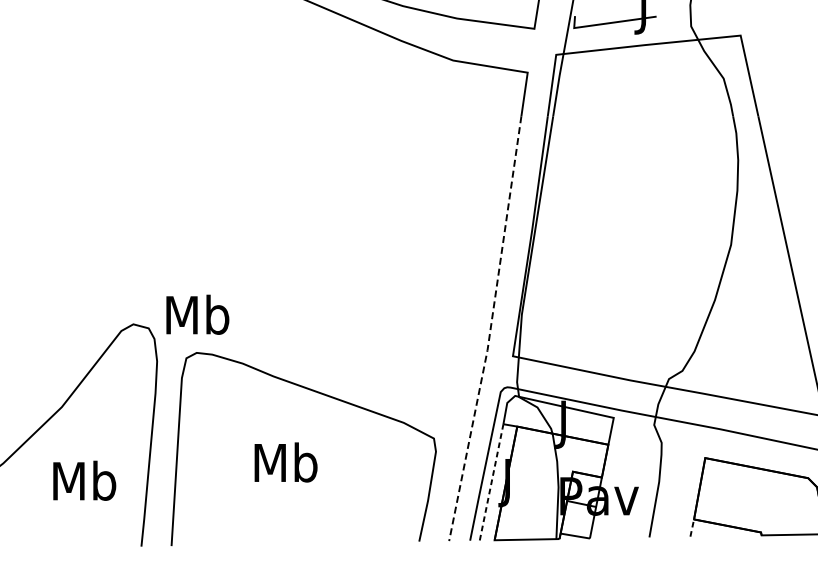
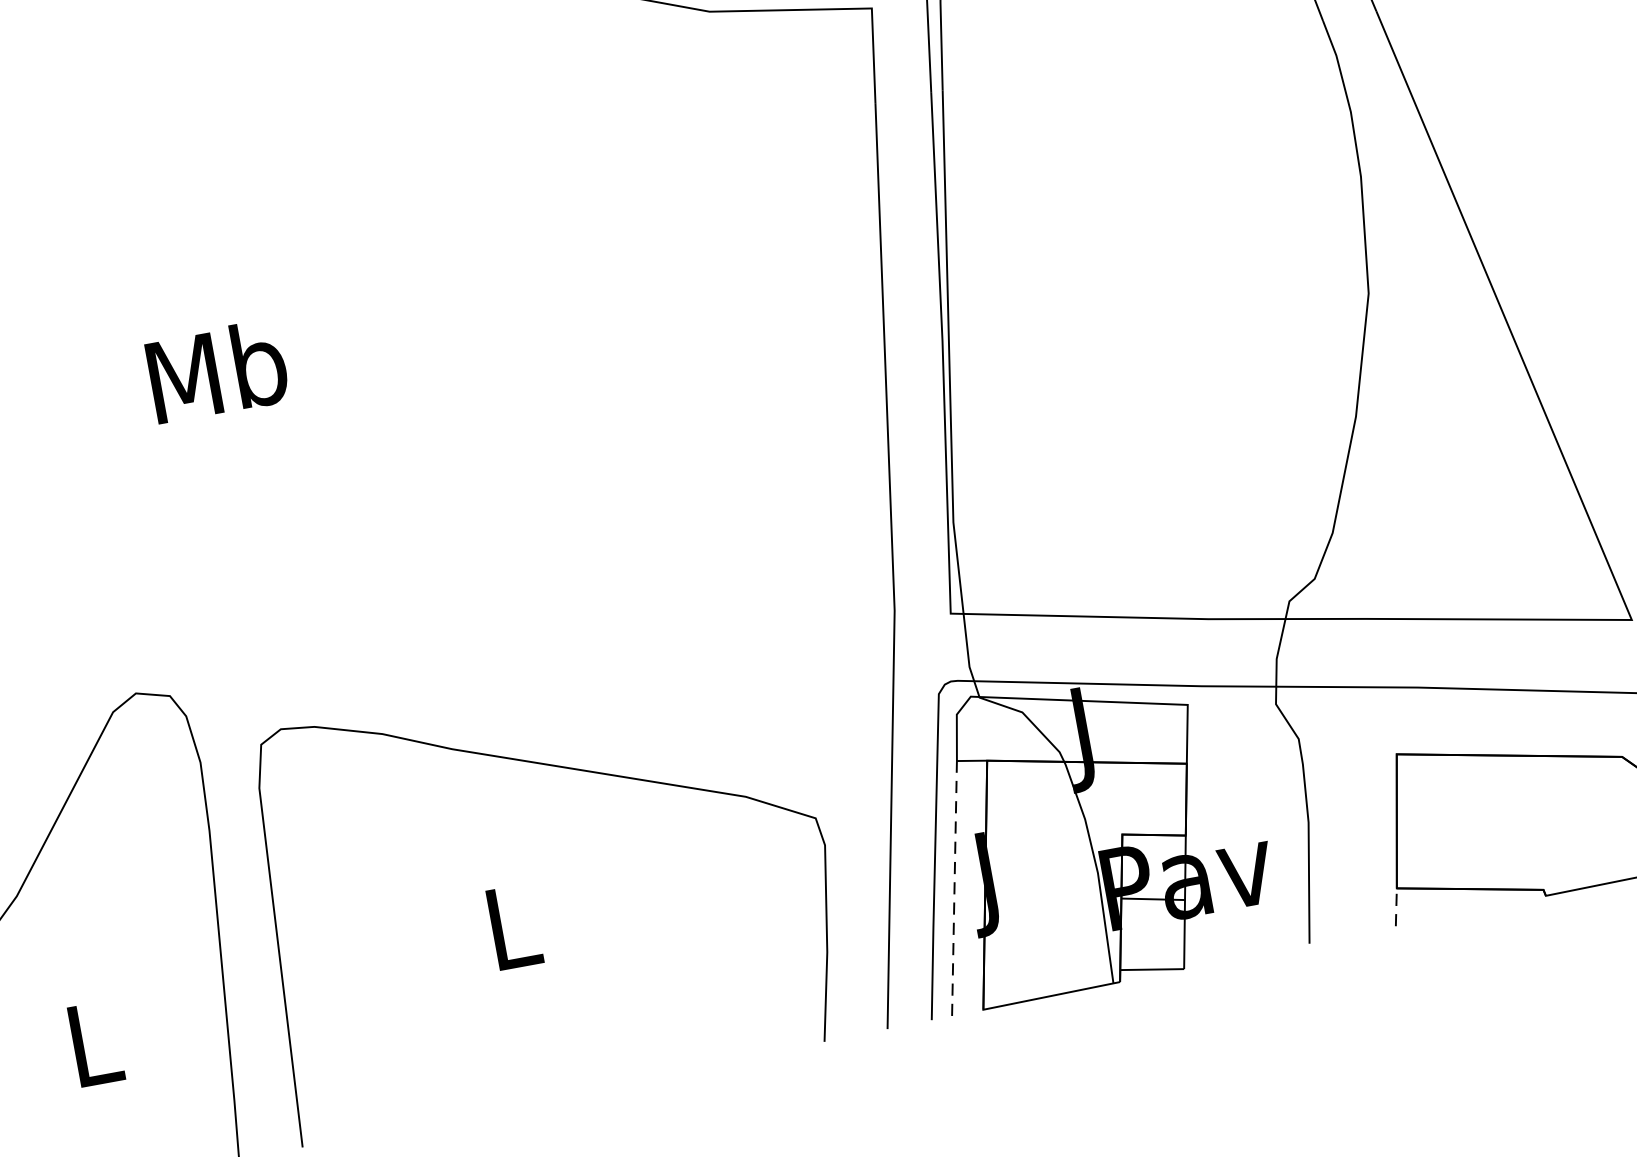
text: (197, 314) -> (216, 370), moved
line: (490, 330) -> (893, 567), dashed -> solid
text: (285, 462) -> (511, 926), Mb -> L
text: (84, 480) -> (93, 1042), Mb -> L

